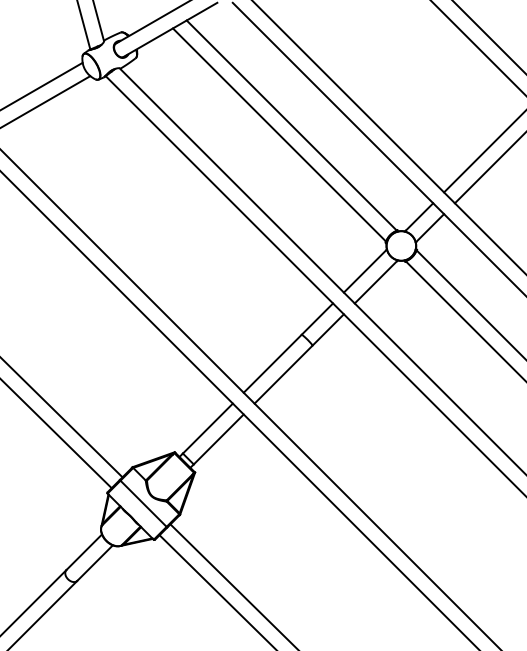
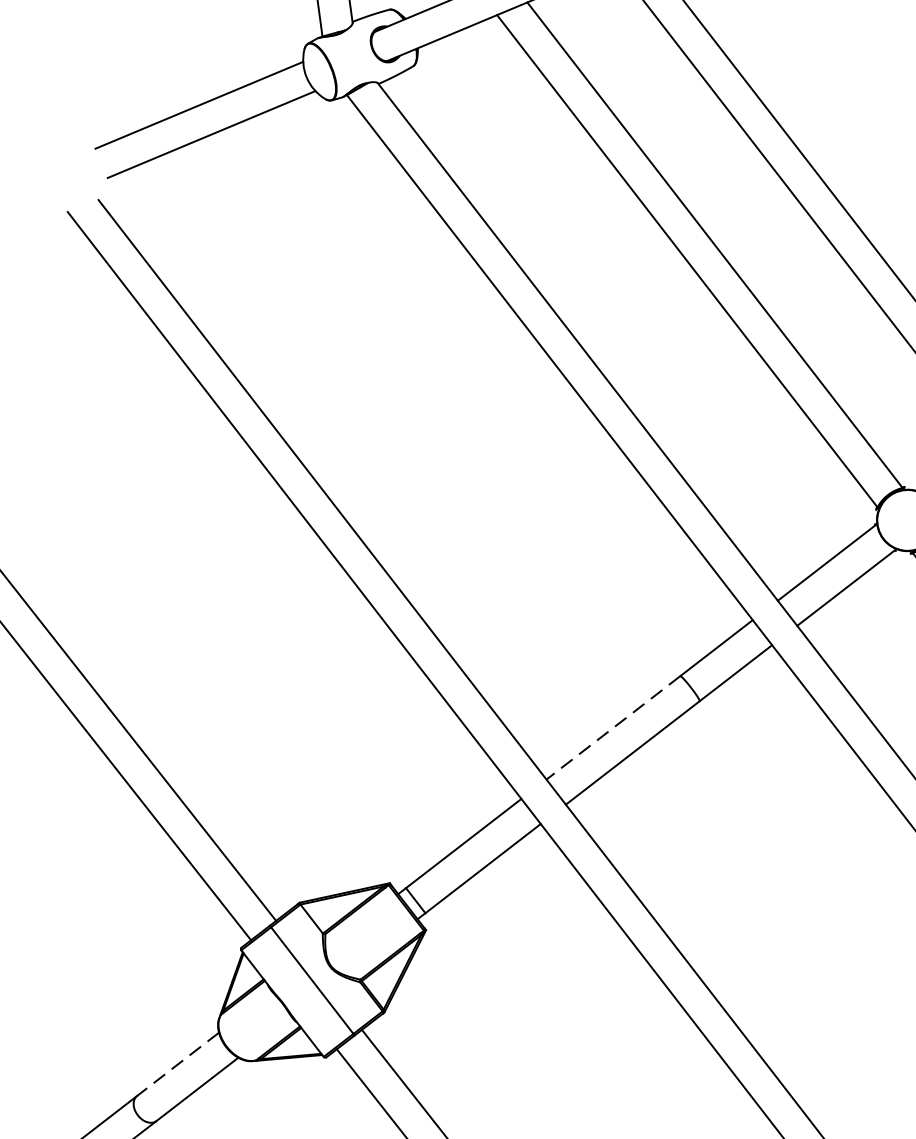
line: (272, 363) -> (613, 727), solid -> dashed
line: (83, 552) -> (176, 1064), solid -> dashed

